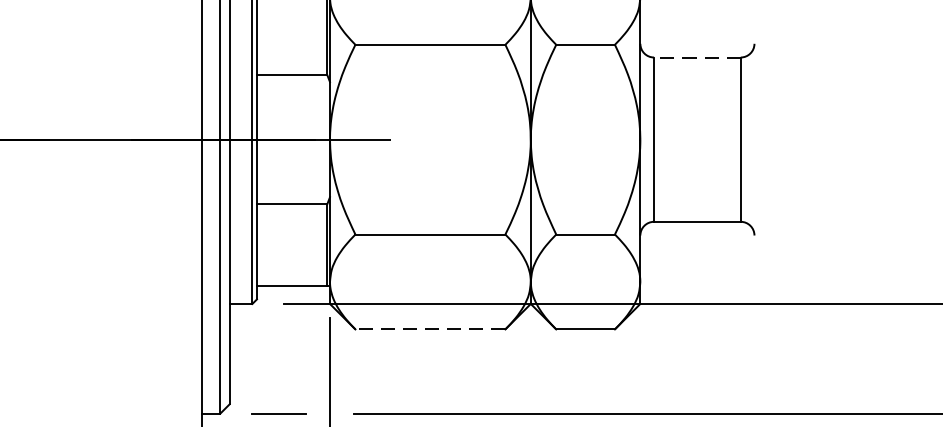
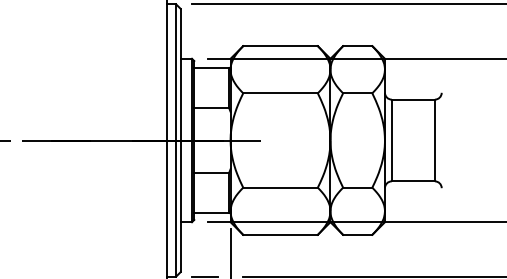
line: (697, 57) -> (413, 99), dashed -> solid
line: (430, 328) -> (280, 234), dashed -> solid

